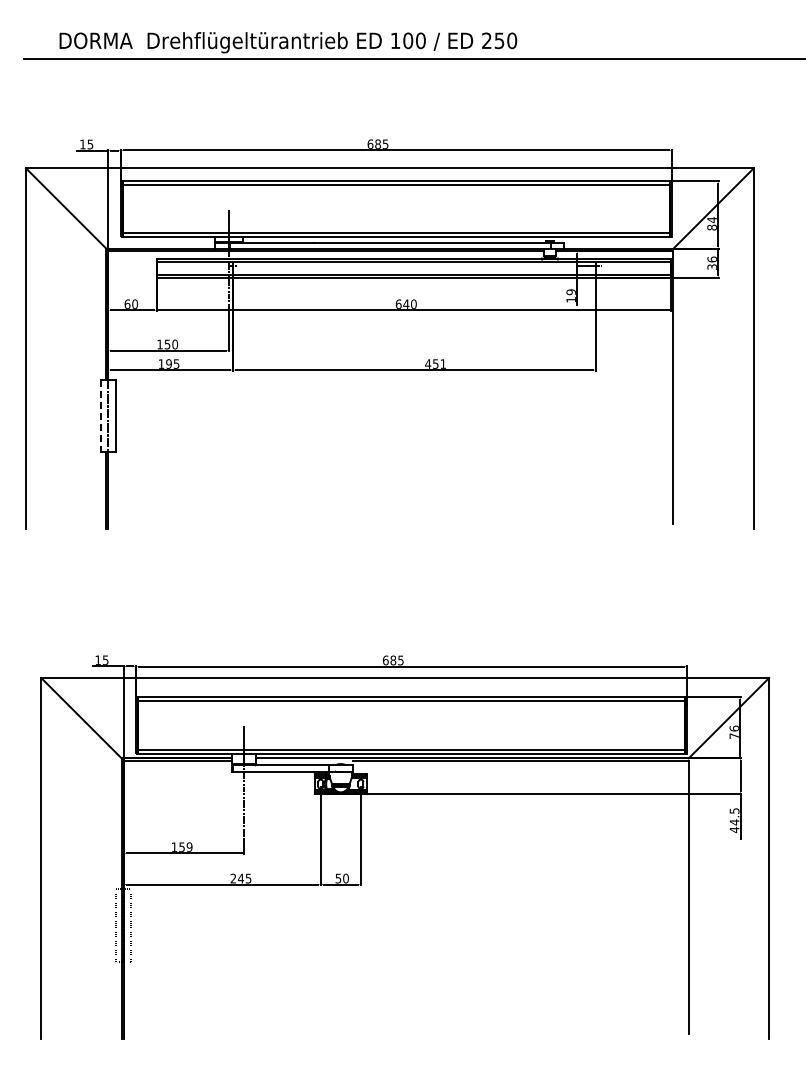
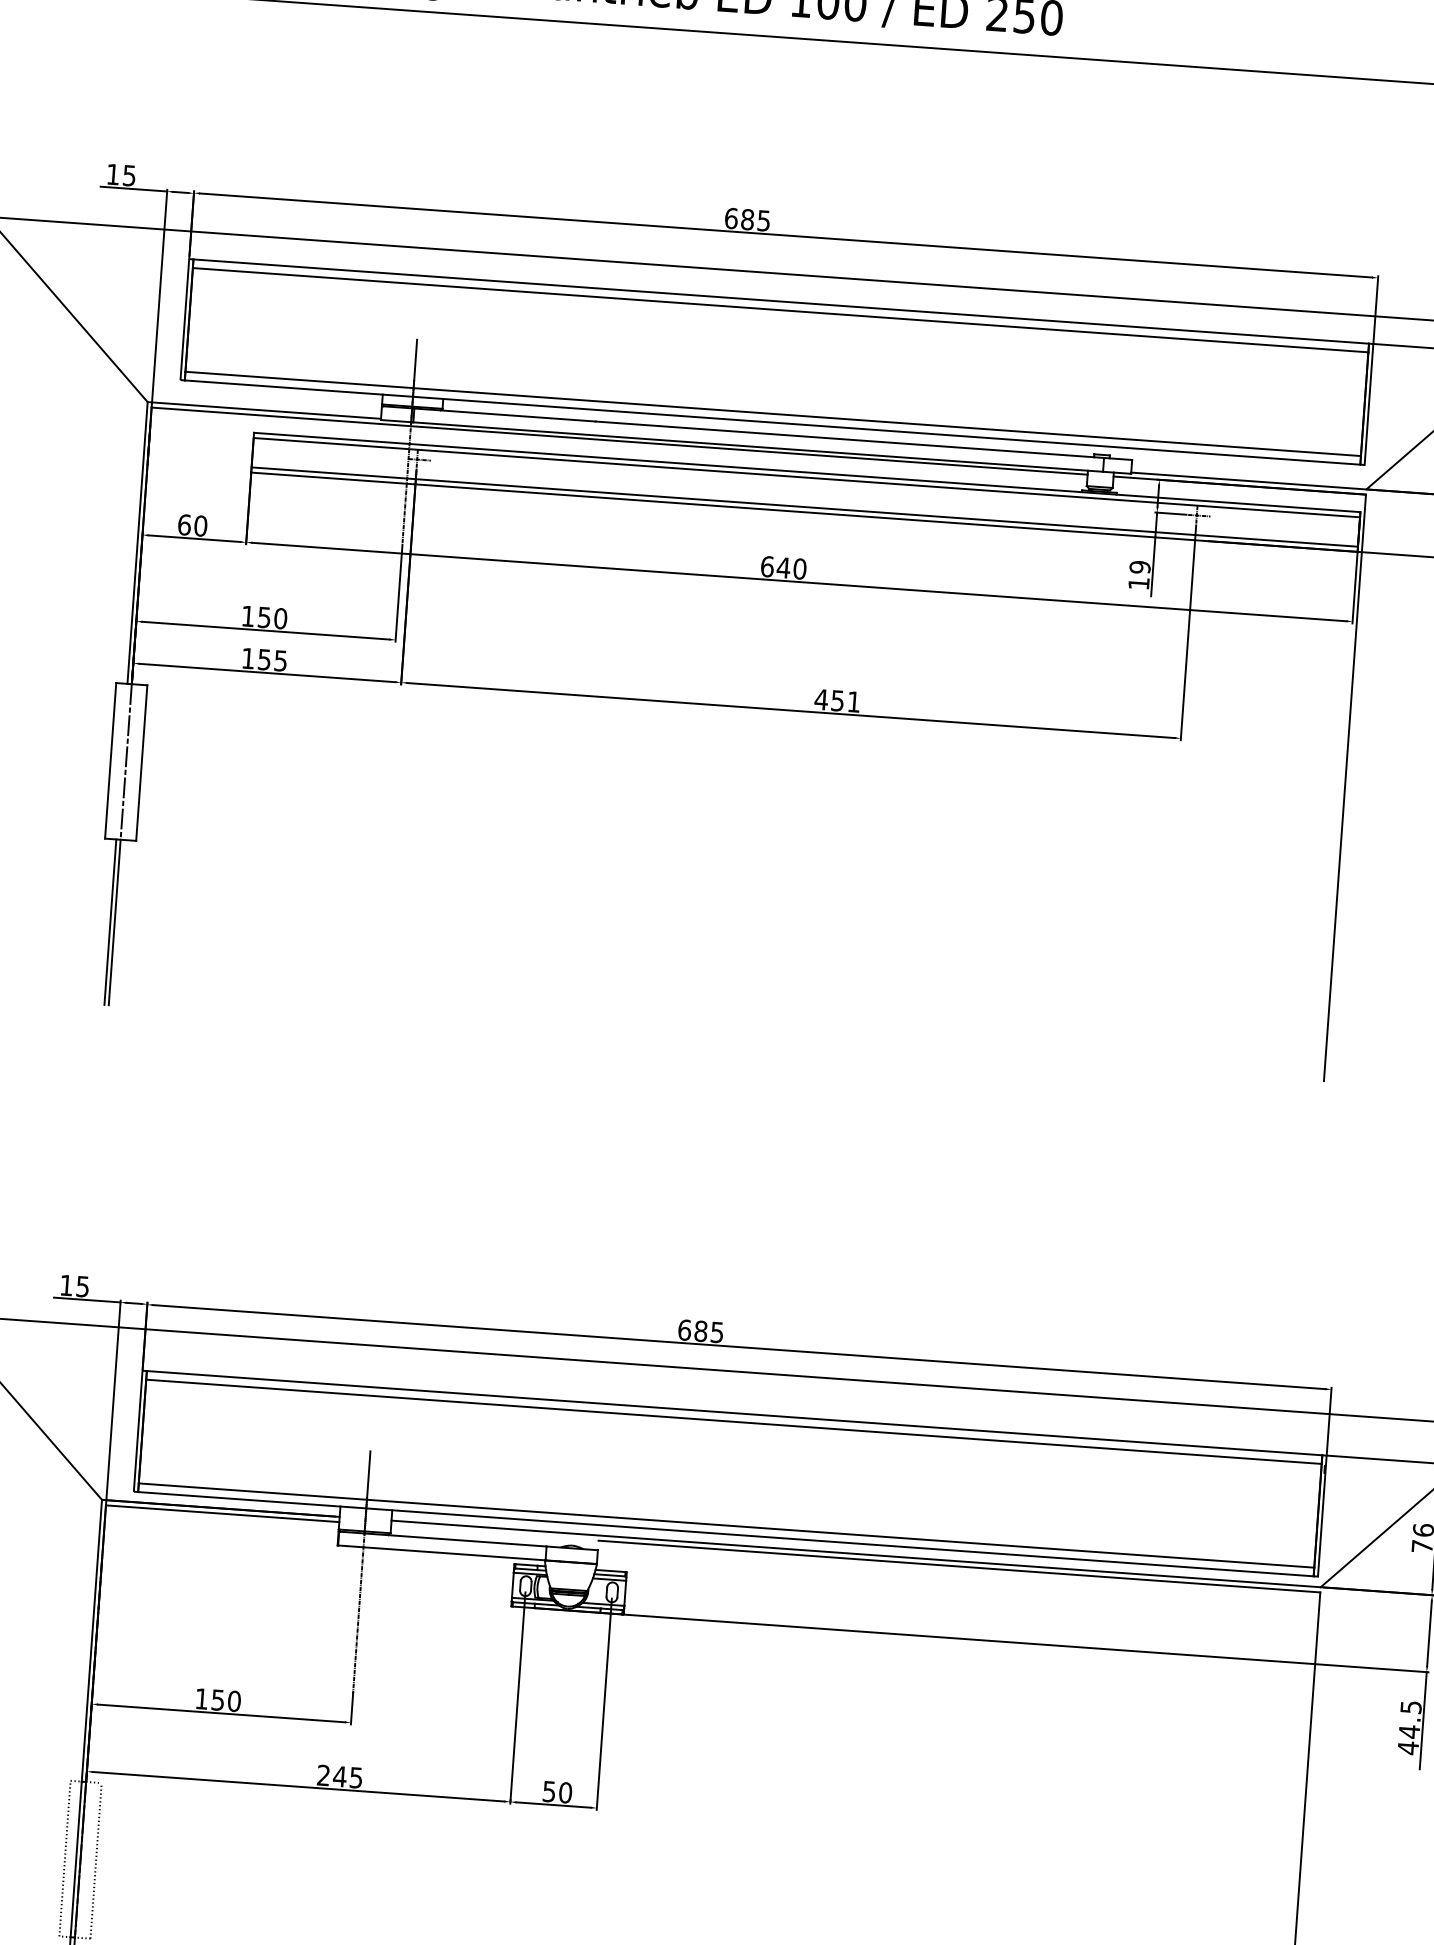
text: (168, 363) -> (263, 658), 195 -> 155
line: (101, 416) -> (111, 761), dashed -> solid
text: (189, 846) -> (234, 1699), 159 -> 150

